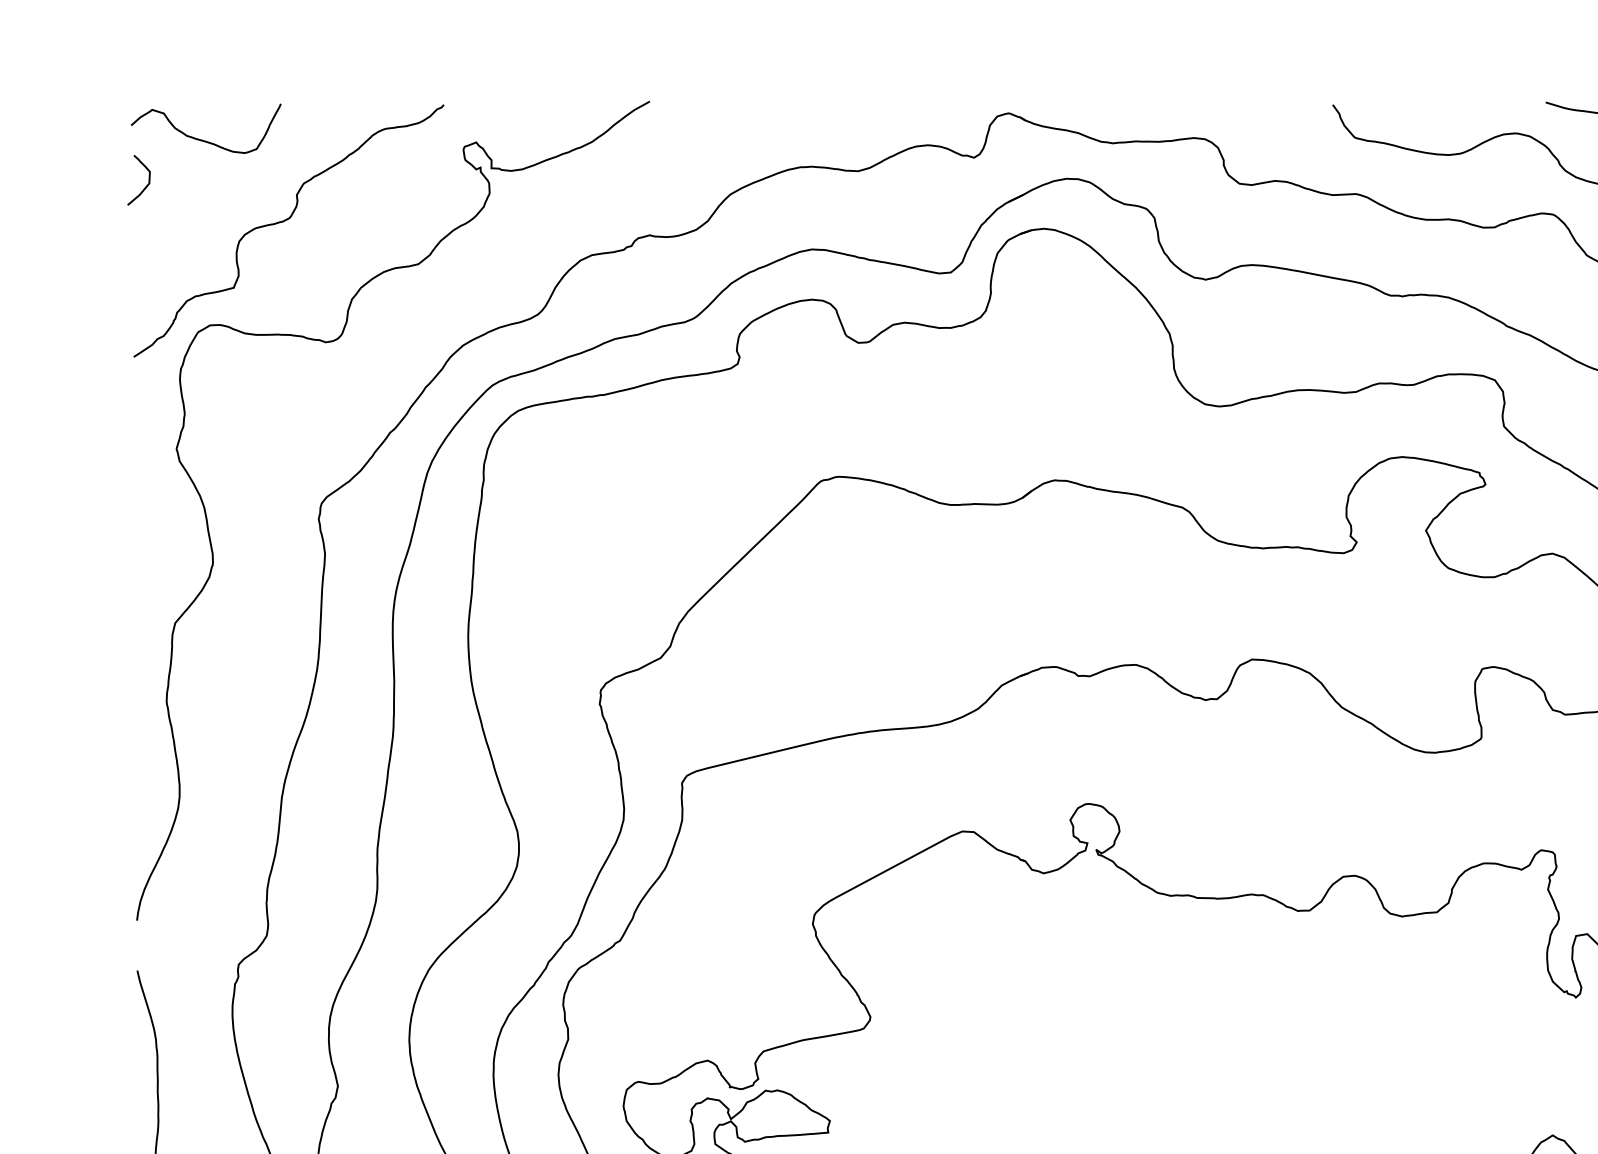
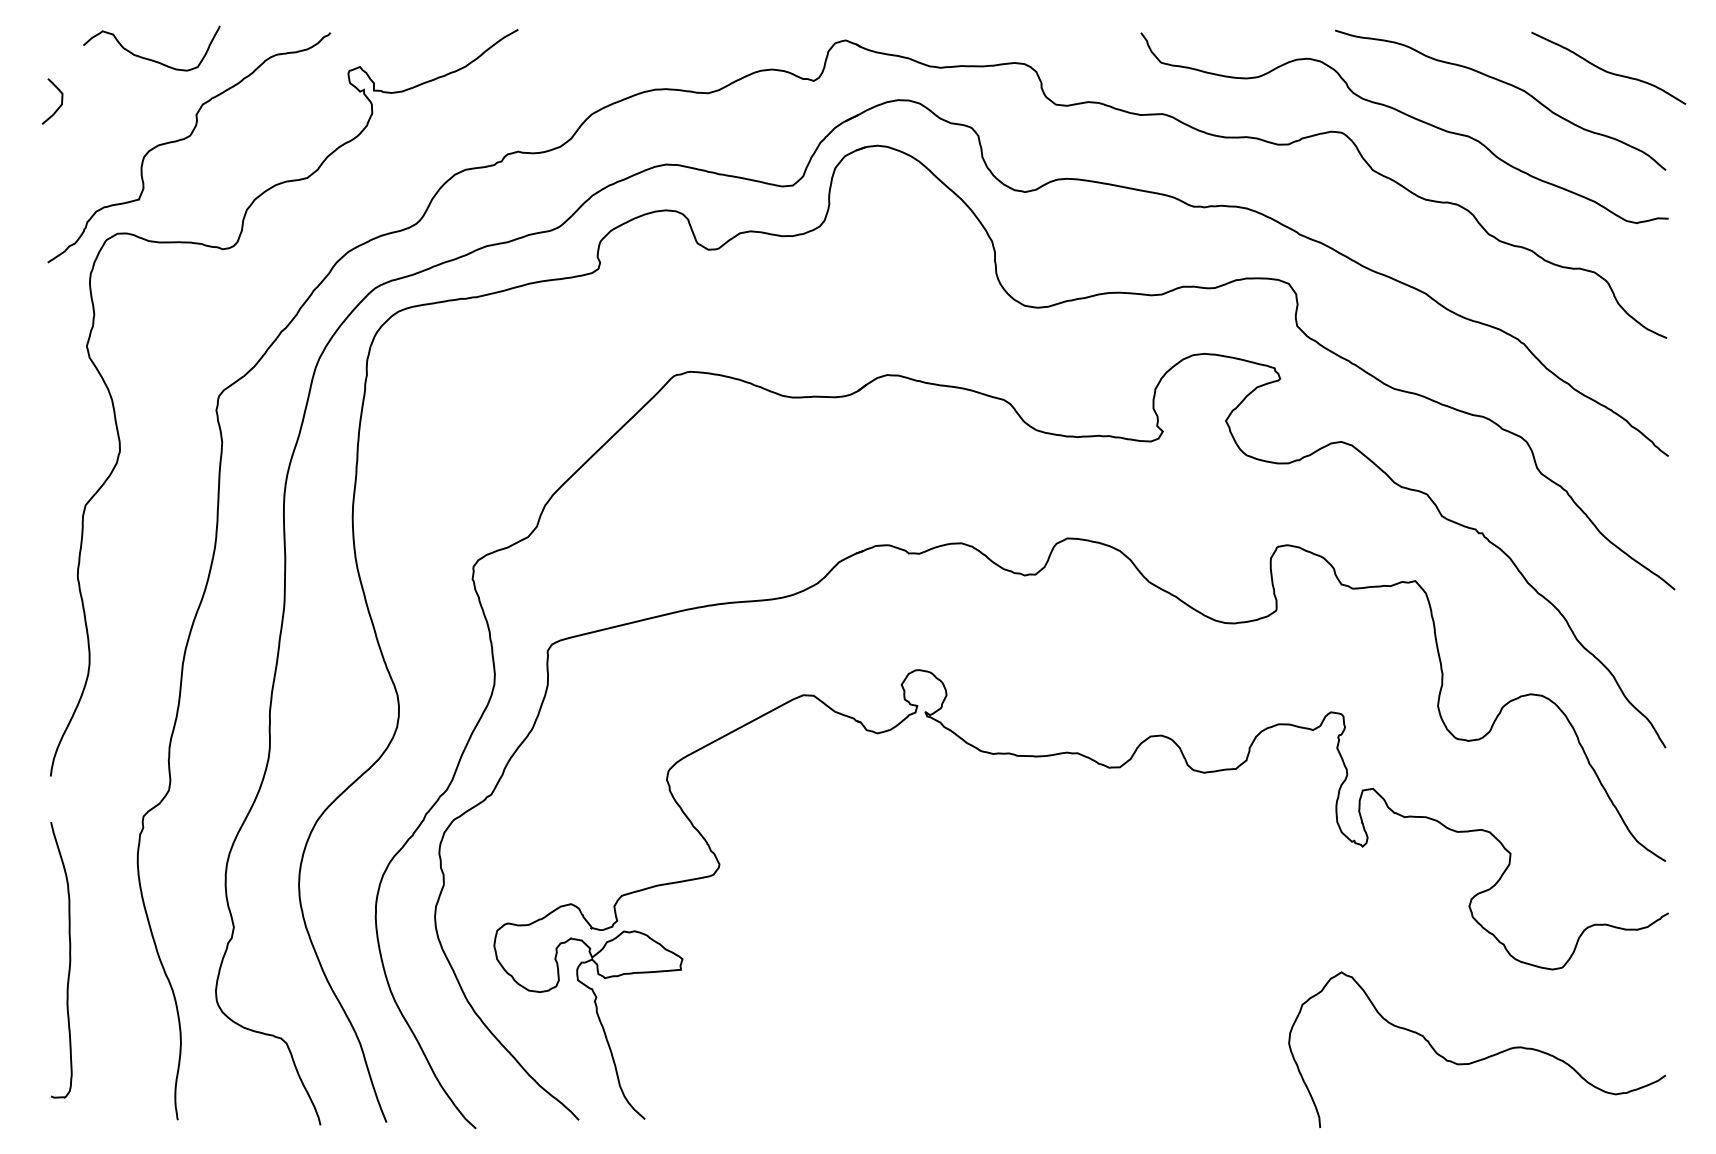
curve: (203, 139) -> (149, 58), moved

